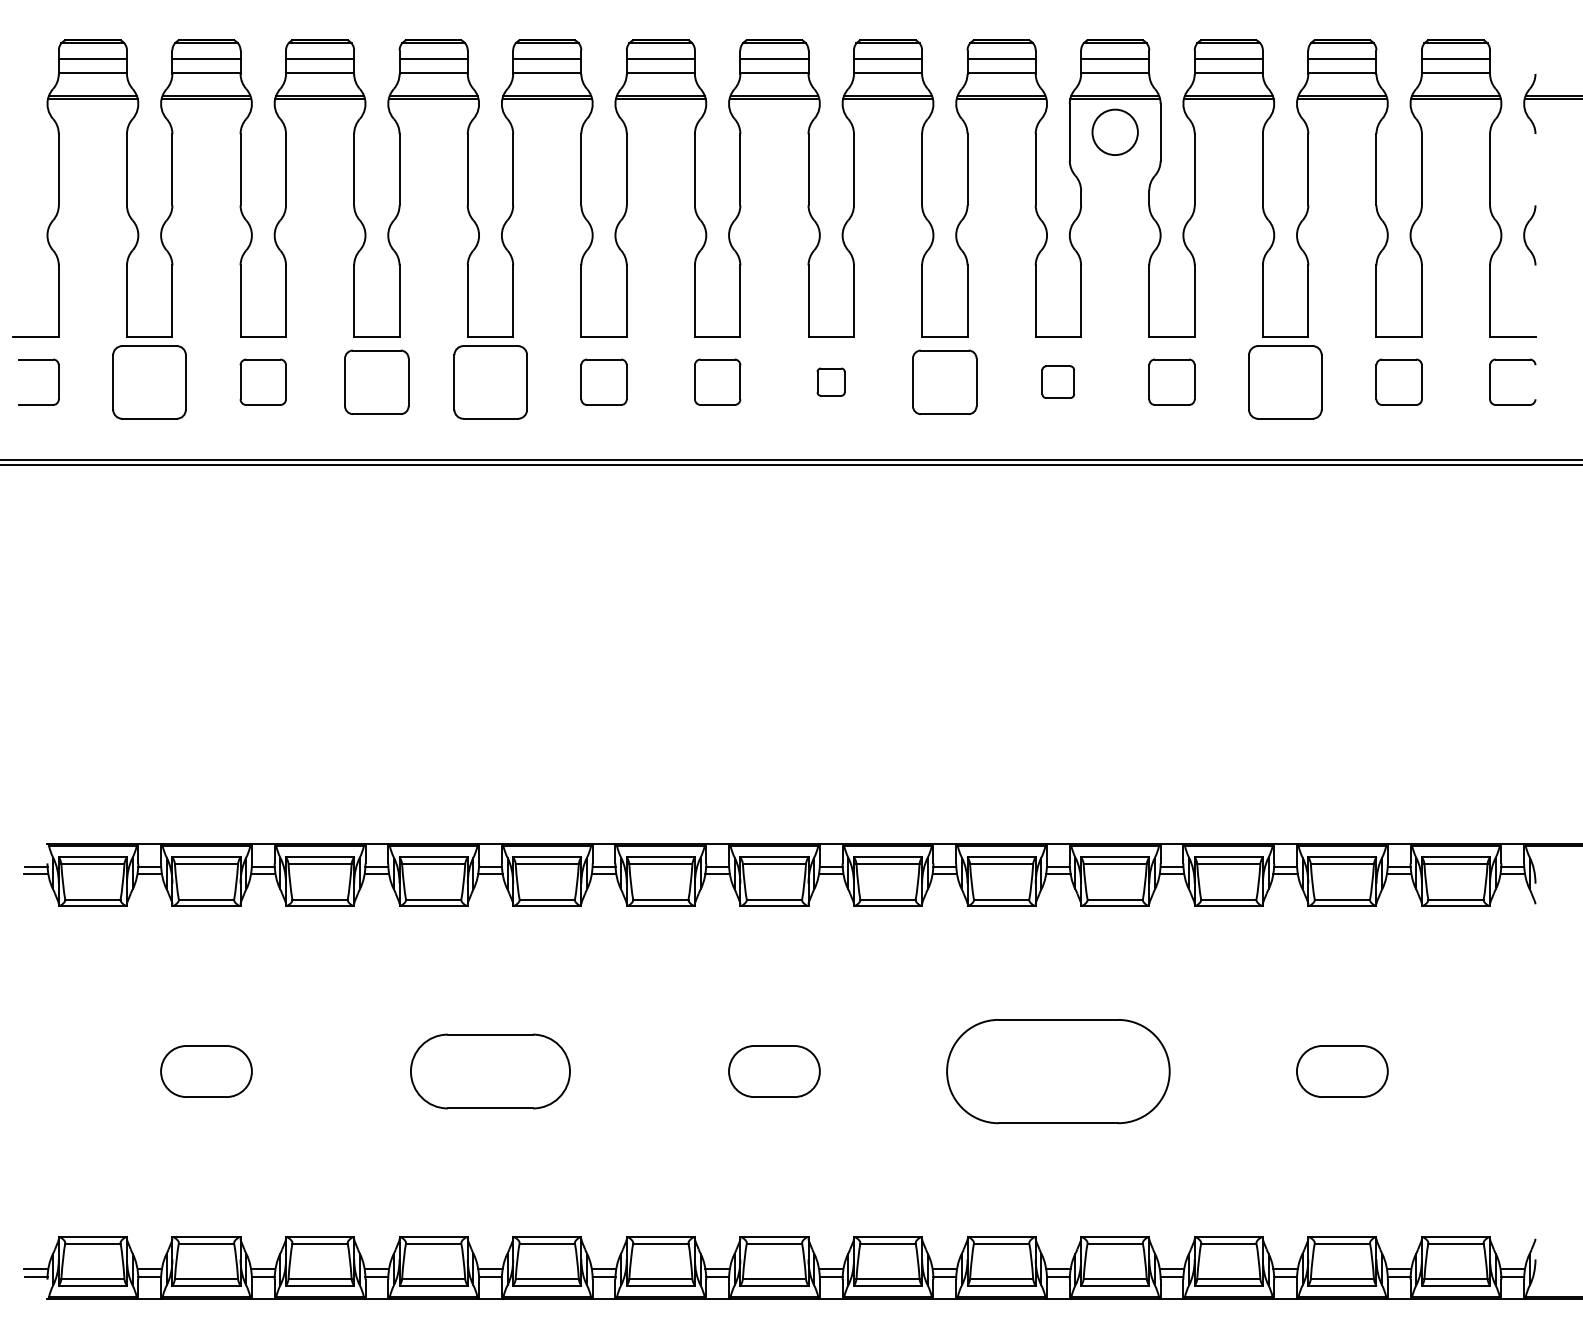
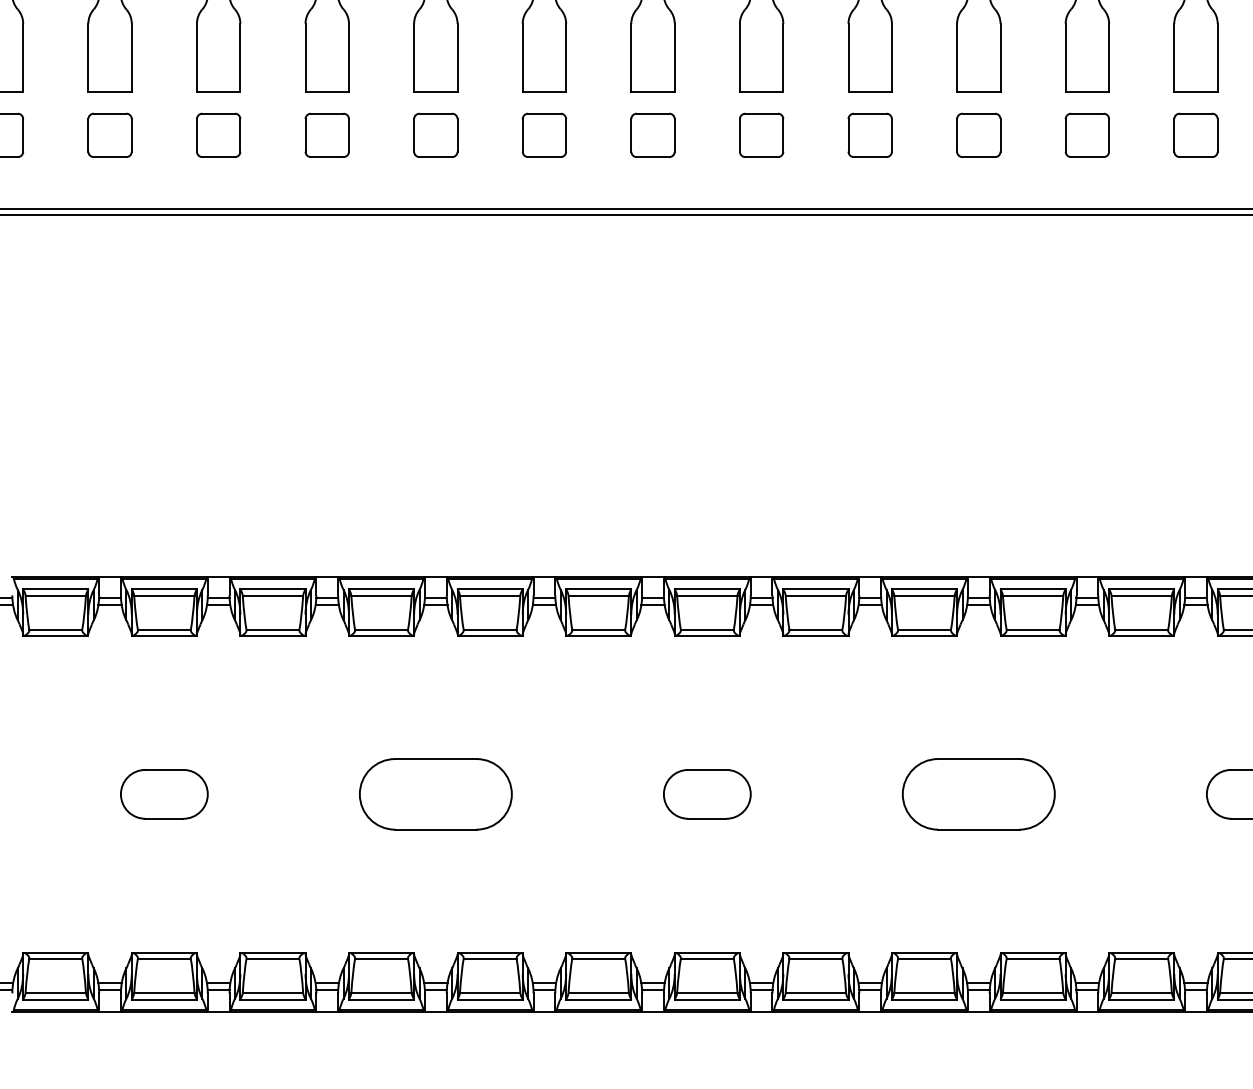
part: (149, 381) -> (109, 134), size x0.62
part: (376, 381) -> (326, 134), size x0.71
part: (489, 381) -> (434, 134), size x0.62
part: (830, 381) -> (760, 134), size x1.67
part: (944, 381) -> (869, 134), size x0.71
part: (1057, 381) -> (977, 134), size x1.43
part: (1285, 381) -> (1195, 134), size x0.62
part: (1058, 1071) -> (978, 794), size x0.71

